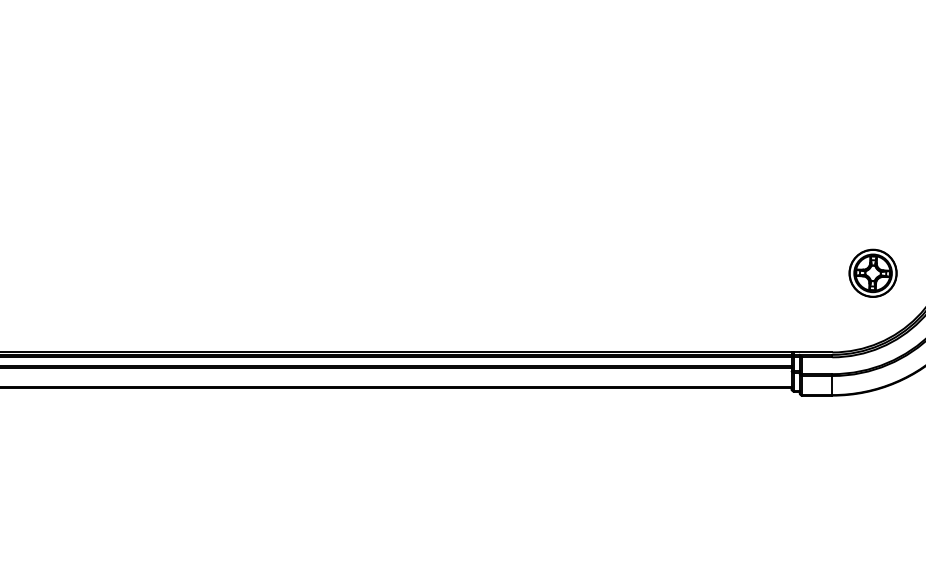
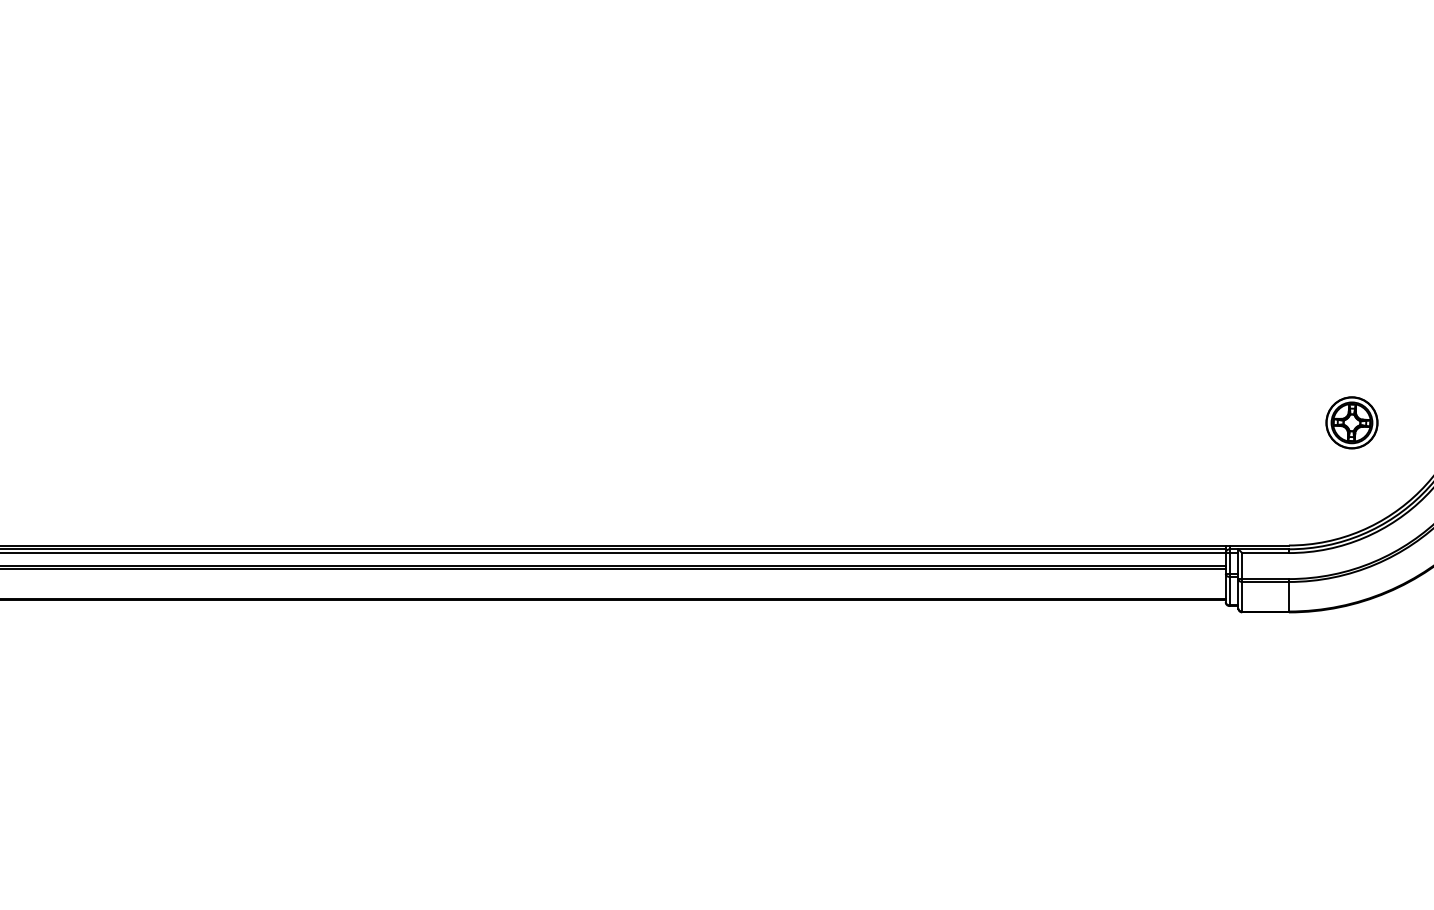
part: (872, 272) -> (1351, 421), size x0.7

